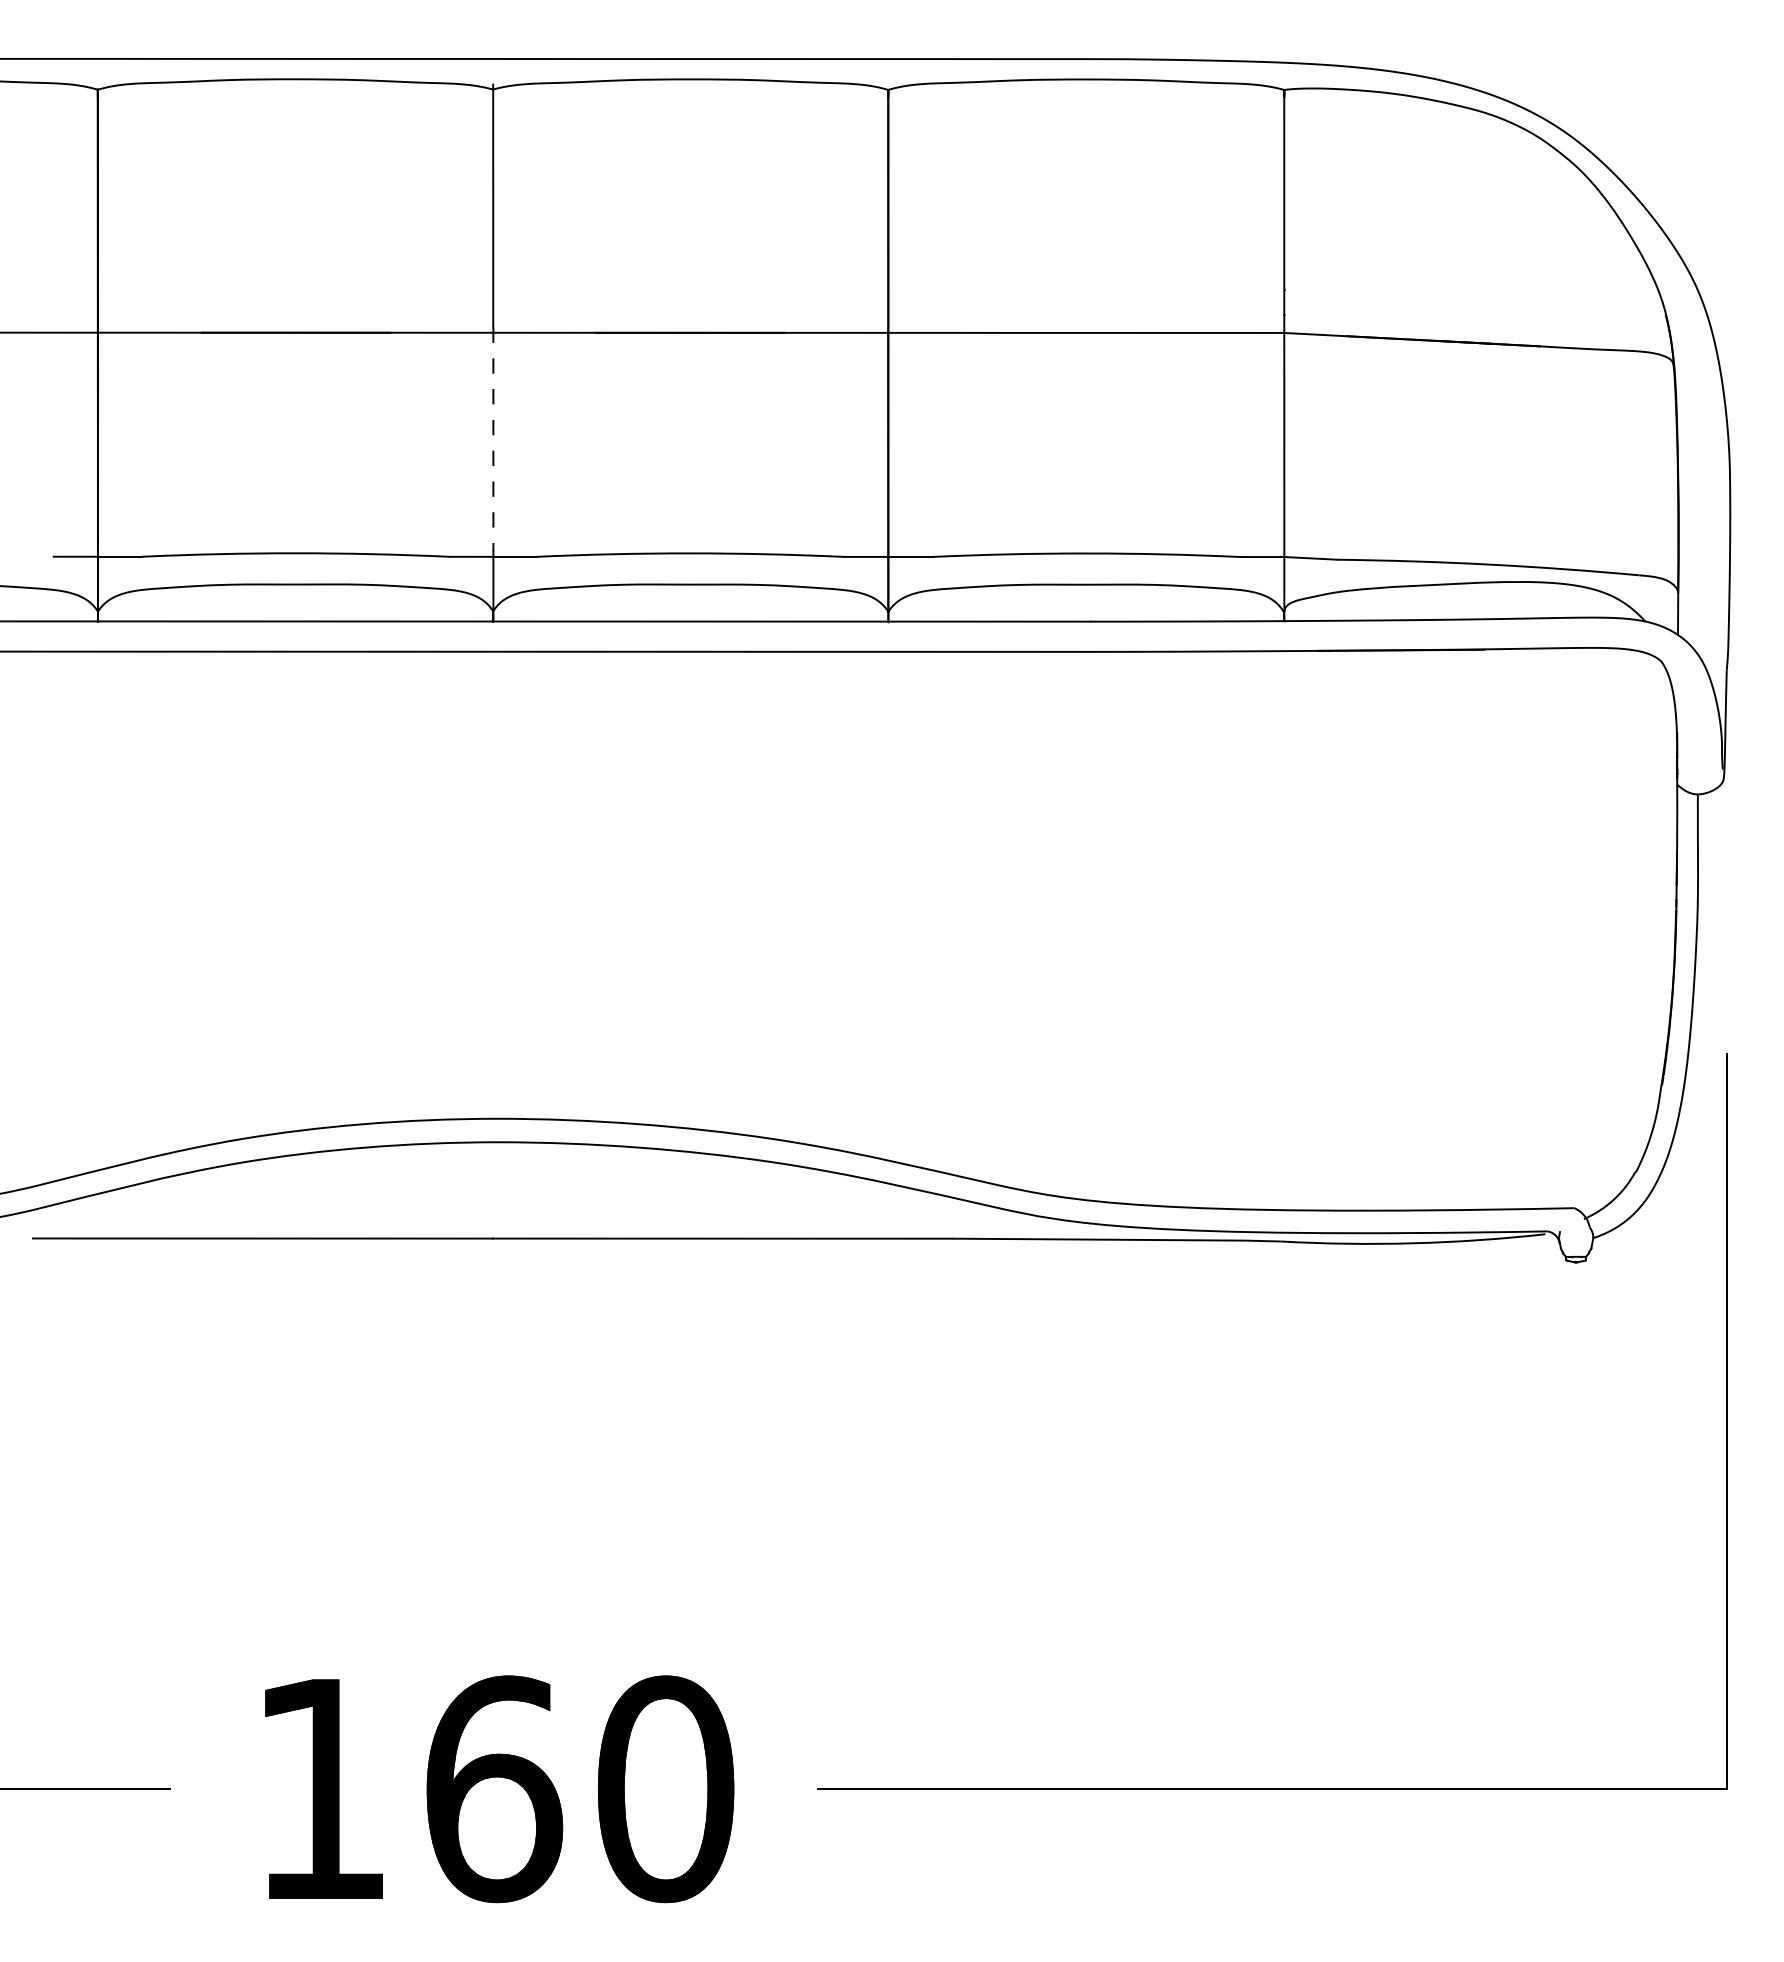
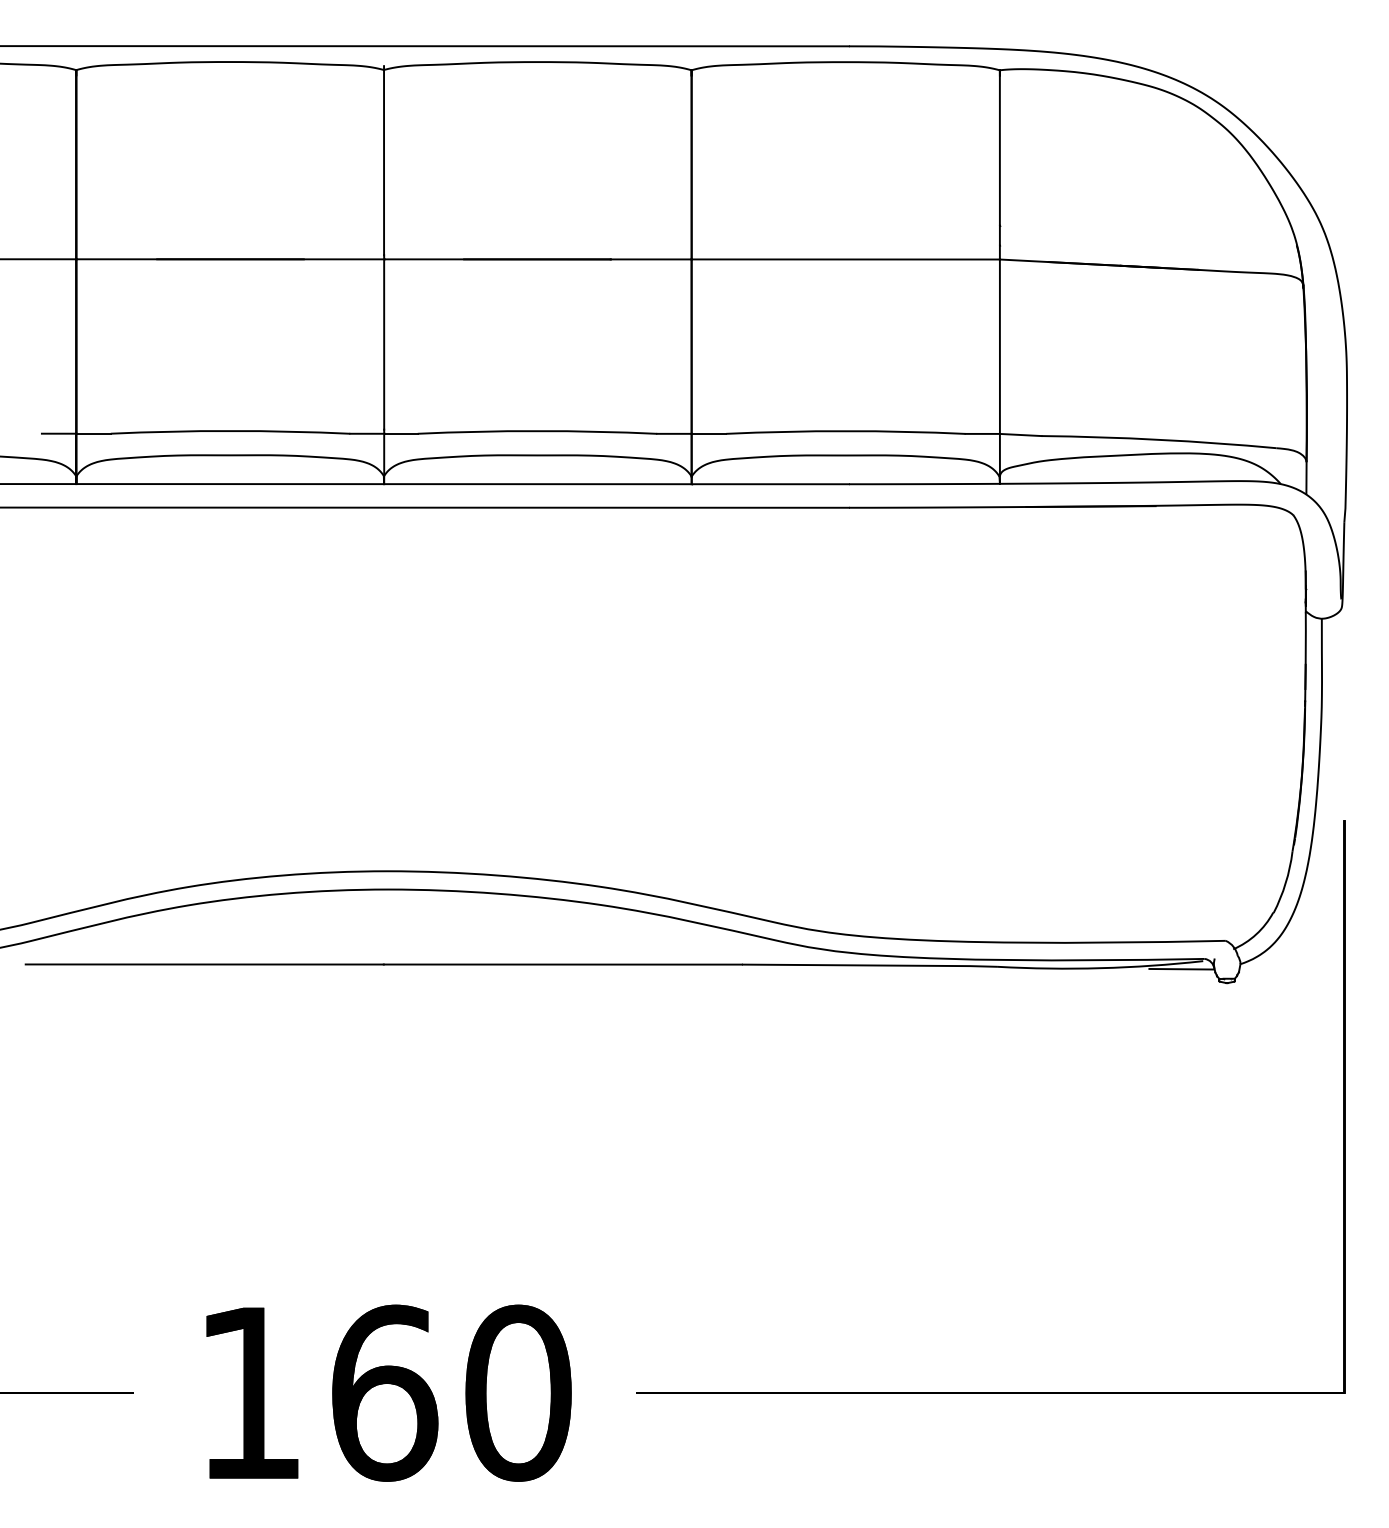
line: (493, 440) -> (384, 343), dashed -> solid
line: (1517, 1244) -> (1181, 969), added

